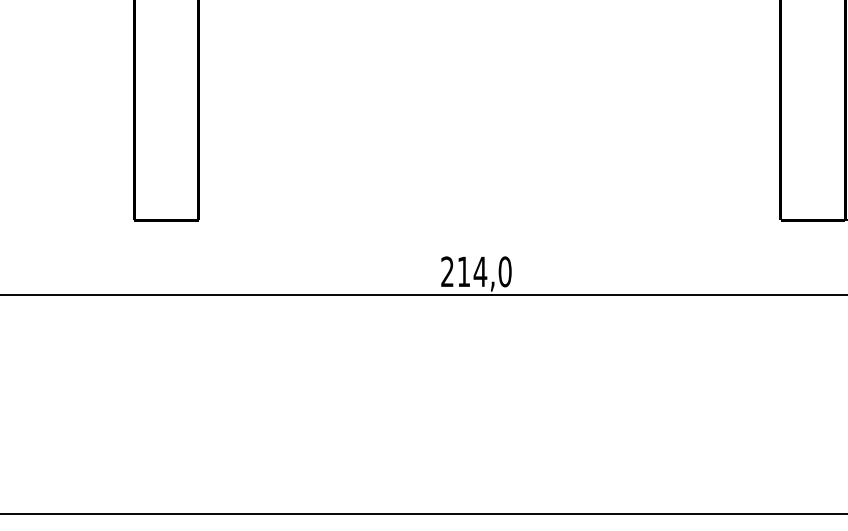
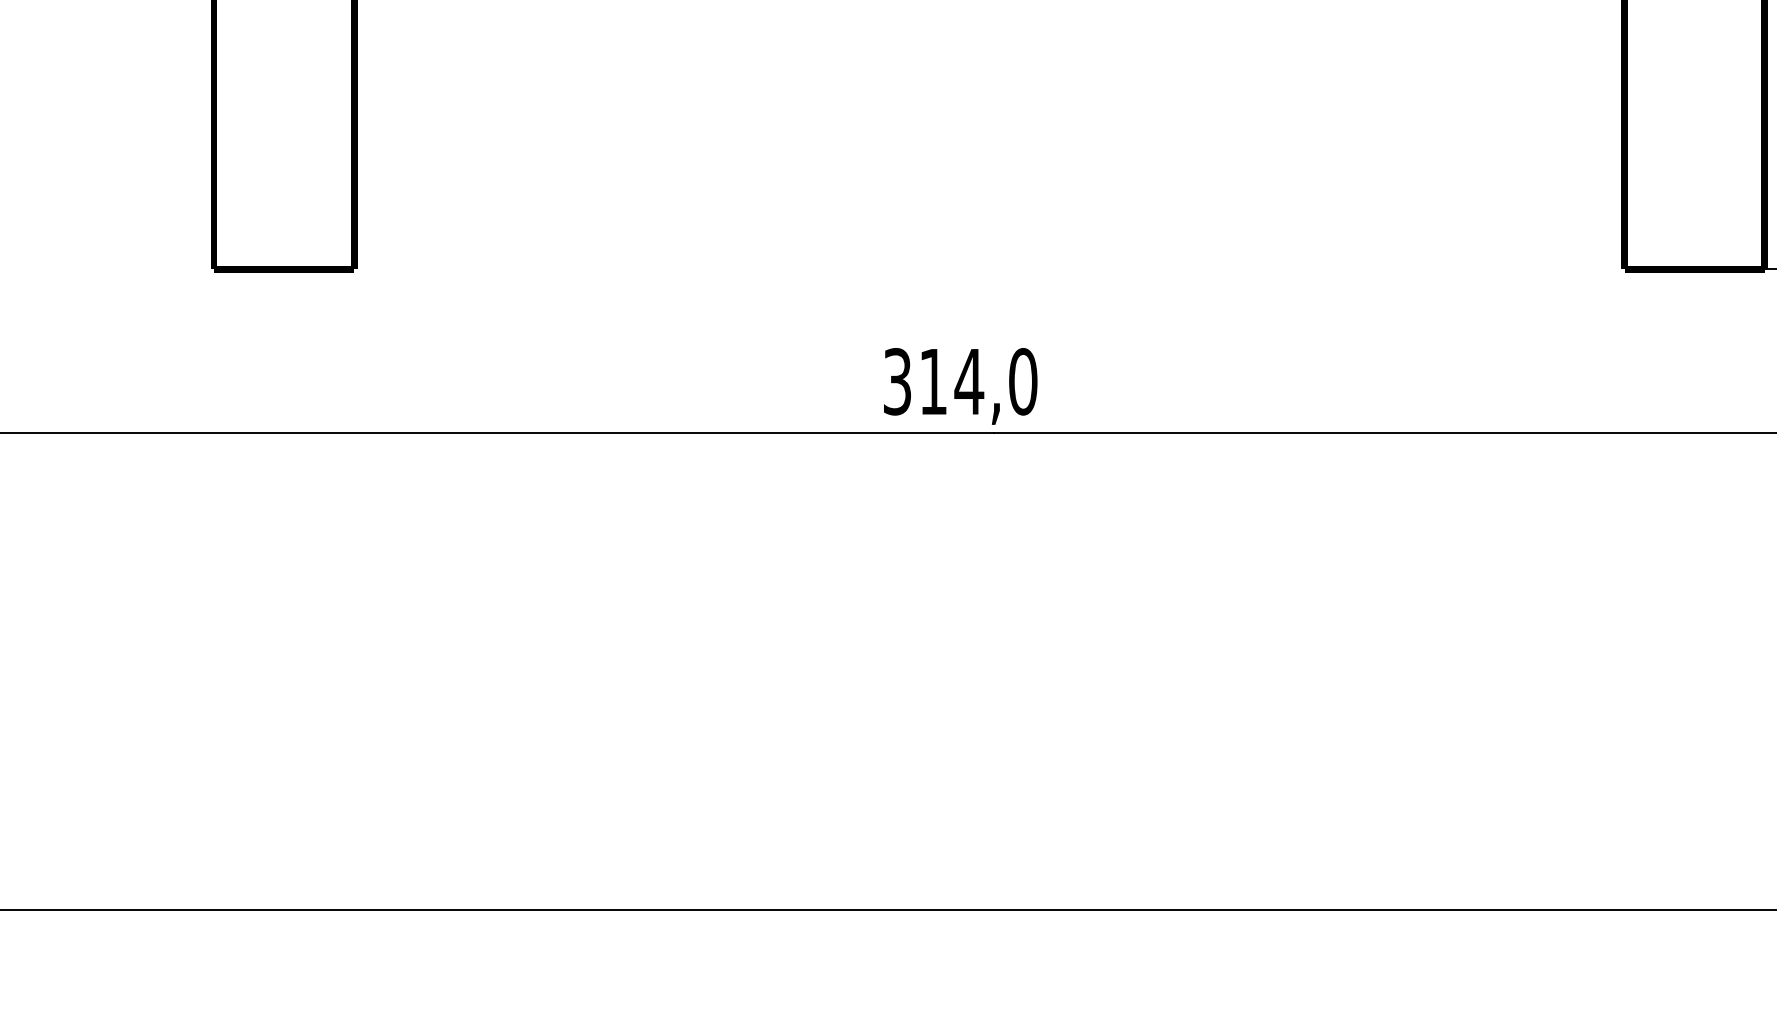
text: (447, 271) -> (897, 380), 214,0 -> 314,0

